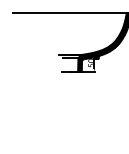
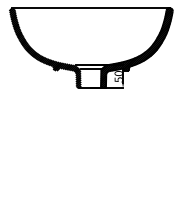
hatch: (37, 42) -> (45, 48), added

